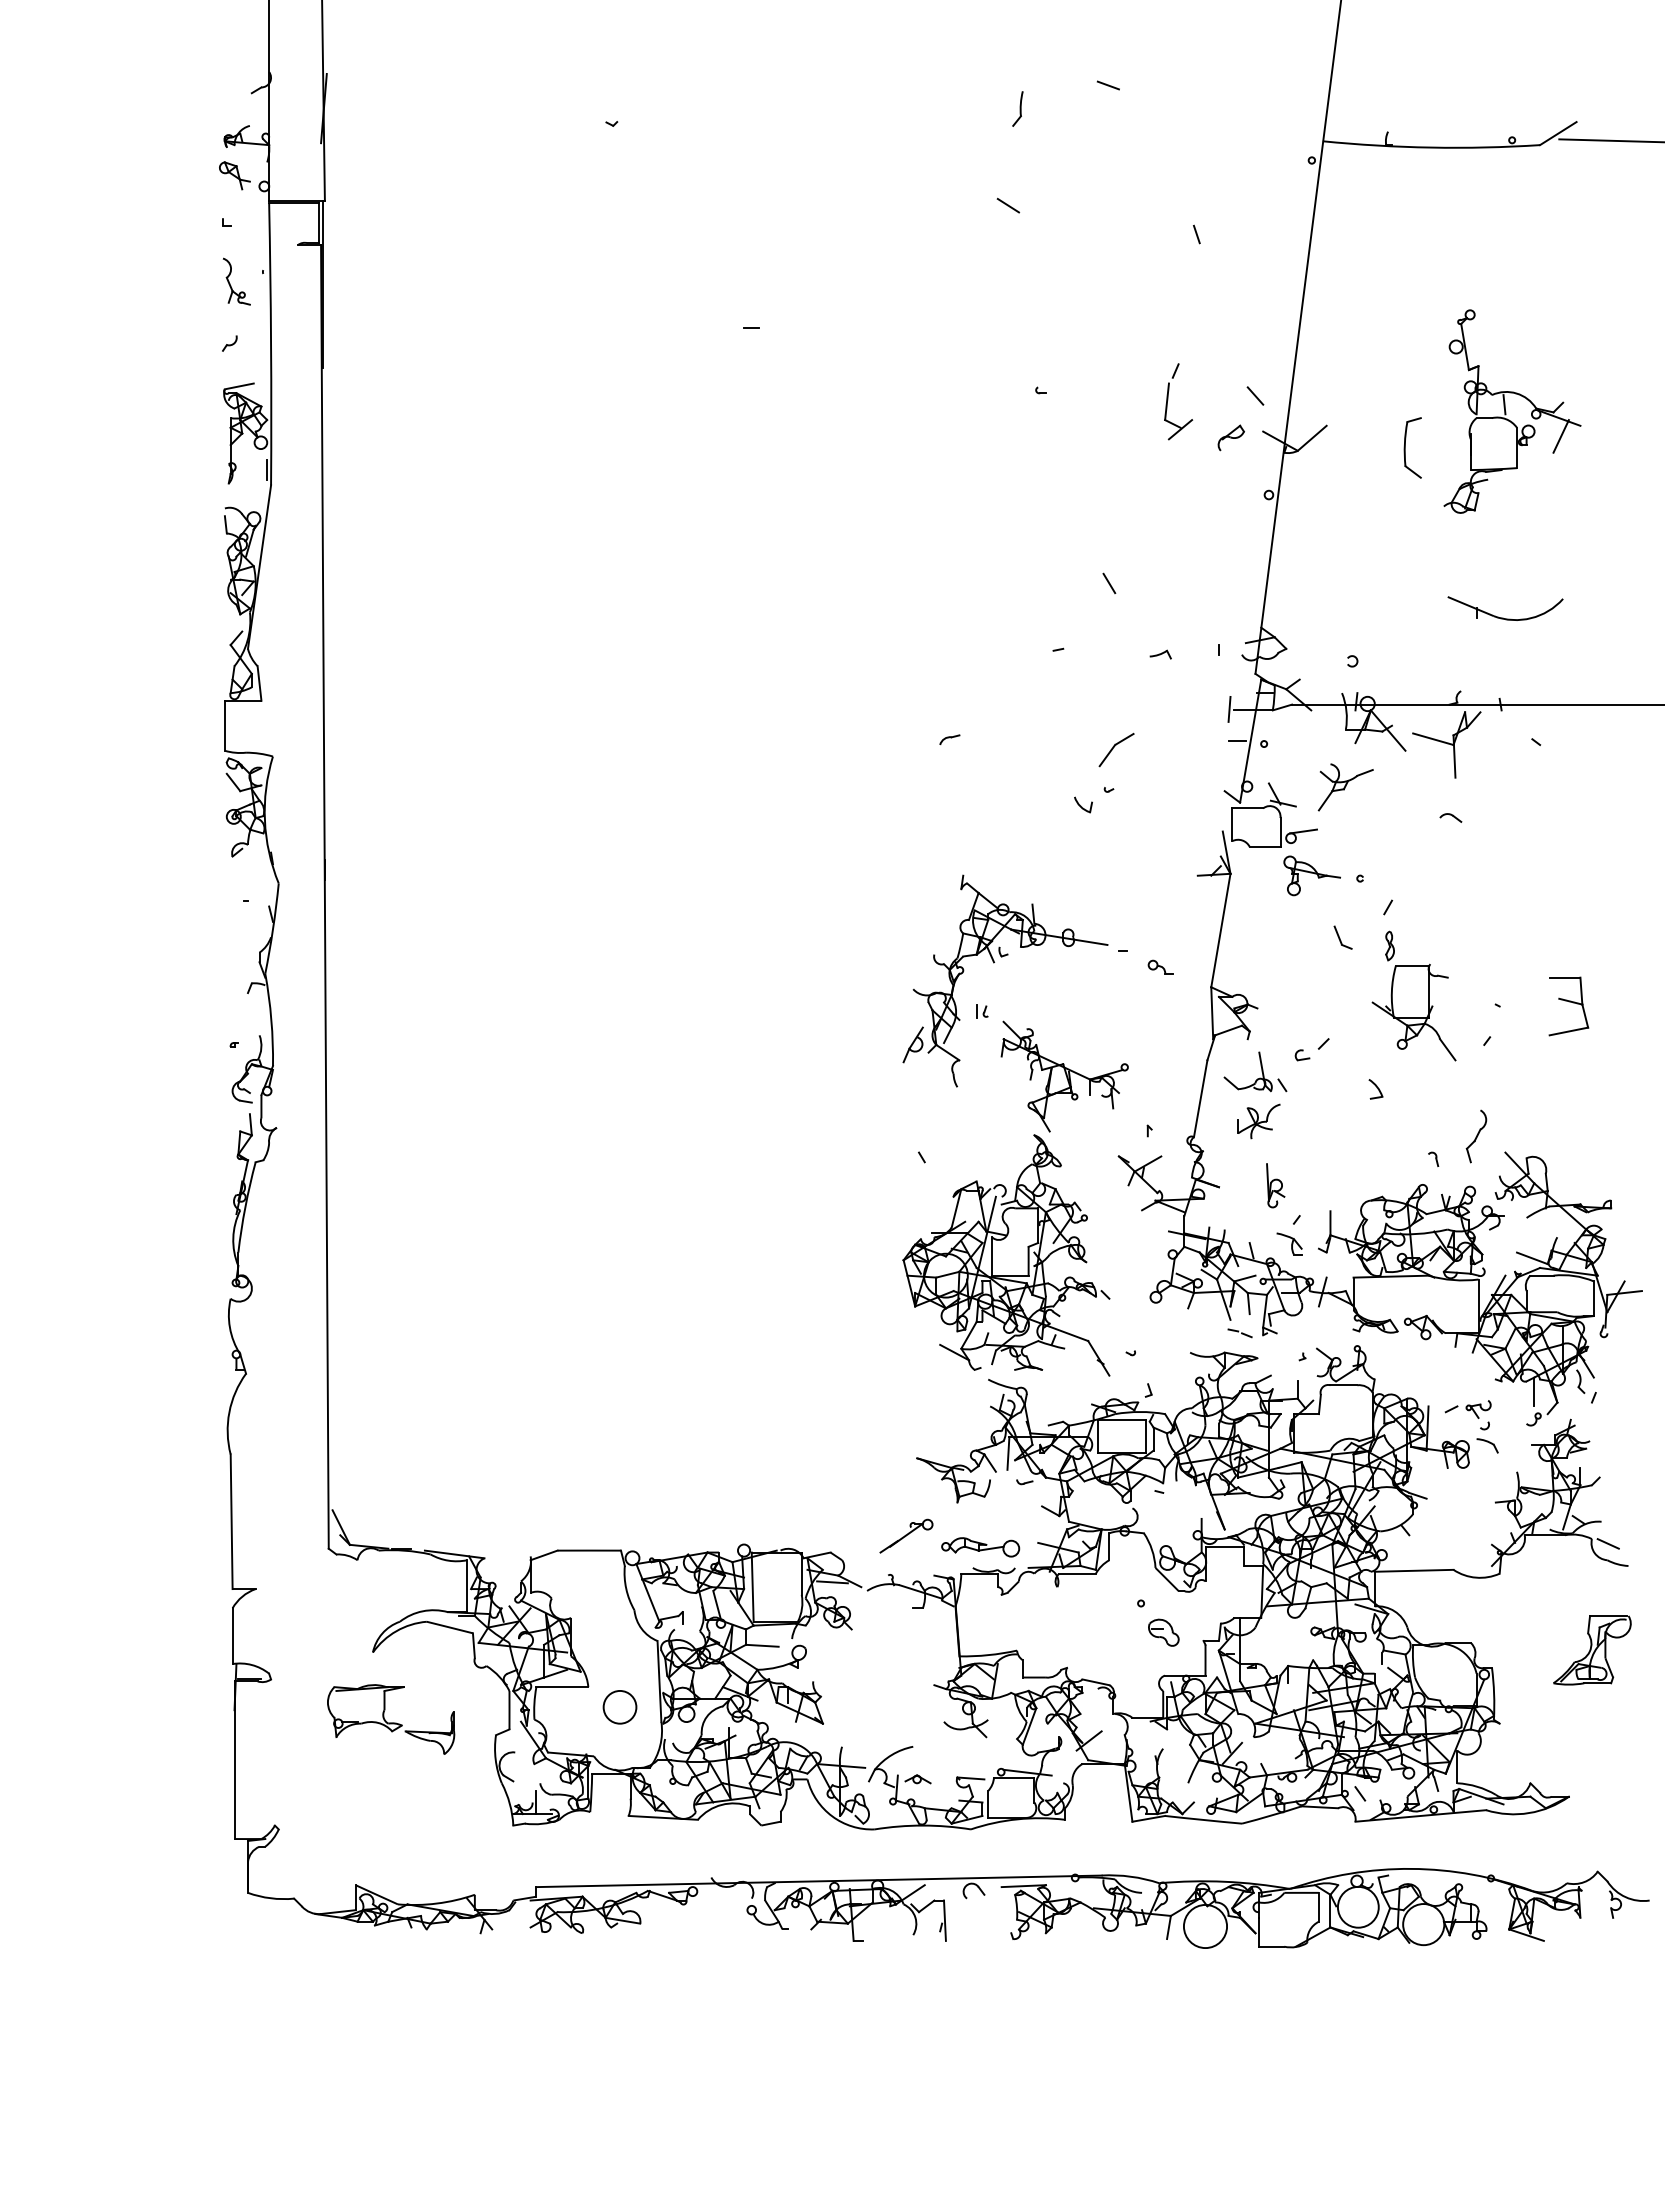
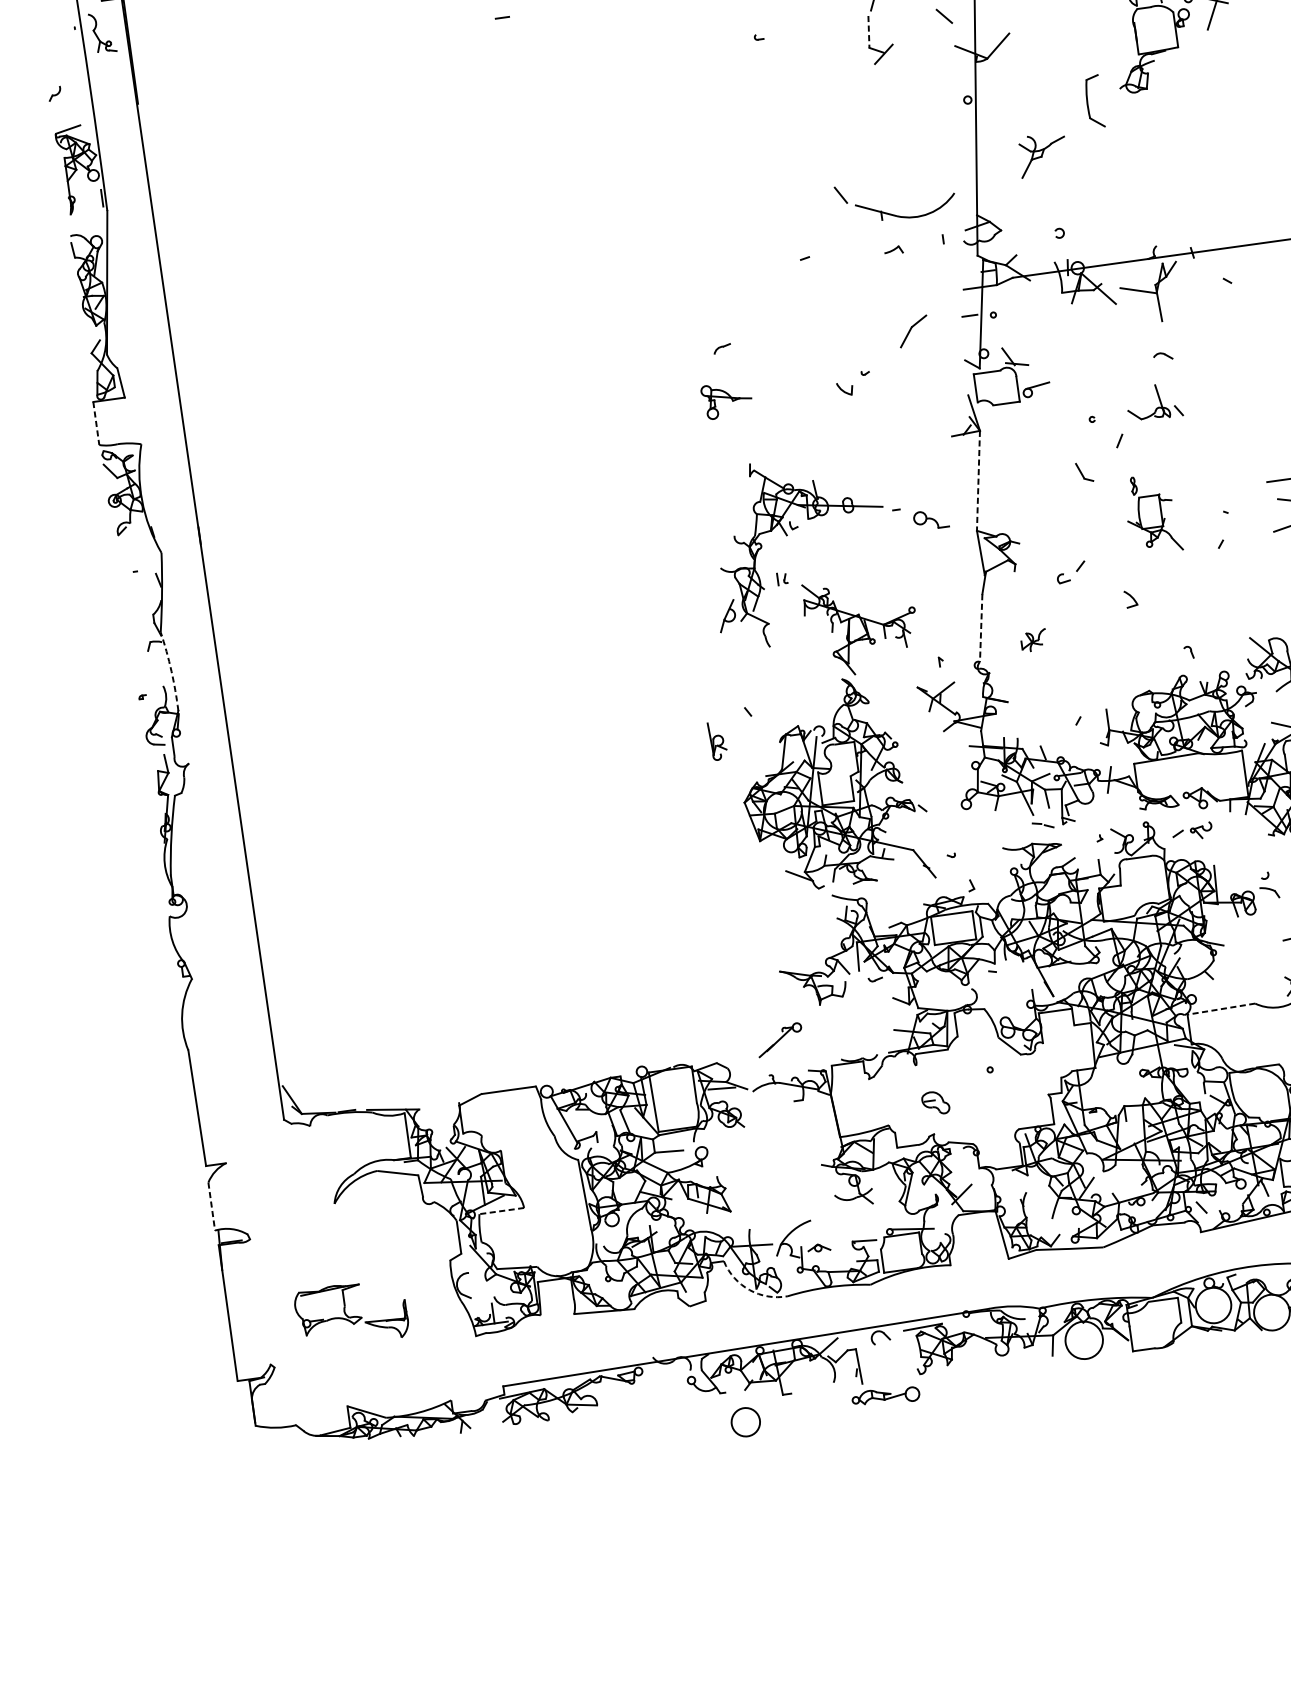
part: (230, 283) -> (97, 35), moved
line: (1167, 402) -> (869, 32), solid -> dashed
part: (1230, 437) -> (927, 55), removed
part: (1405, 447) -> (1087, 102), moved
part: (1503, 617) -> (905, 216), moved
line: (1229, 708) -> (959, 288), removed
line: (224, 725) -> (95, 423), solid -> dashed
part: (1116, 749) -> (913, 330), moved
part: (1345, 787) -> (1042, 155), moved
part: (1311, 875) -> (726, 399), moved
line: (1220, 930) -> (978, 480), solid -> dashed
part: (1160, 966) -> (930, 519), size x1.6
part: (1413, 995) -> (1152, 513), size x0.7
arc: (271, 1019) -> (171, 670), solid -> dashed
part: (1255, 1071) -> (1154, 402), moved
line: (1200, 1099) -> (981, 628), solid -> dashed
part: (1258, 1121) -> (1033, 640), size x0.7
part: (1476, 1136) -> (1223, 627), removed
part: (1275, 1185) -> (717, 740), moved
part: (1289, 1243) -> (1074, 742), removed
part: (1467, 1409) -> (1191, 832), moved
part: (980, 1547) -> (885, 1396), moved
line: (1413, 1570) -> (1220, 1008), solid -> dashed
part: (1163, 1632) -> (935, 1102), moved
line: (232, 1636) -> (211, 1206), solid -> dashed
line: (562, 1687) -> (501, 1211), solid -> dashed
circle: (619, 1707) -> (745, 1422), moved
part: (391, 1719) -> (352, 1313), moved
arc: (832, 1816) -> (749, 1290), solid -> dashed

